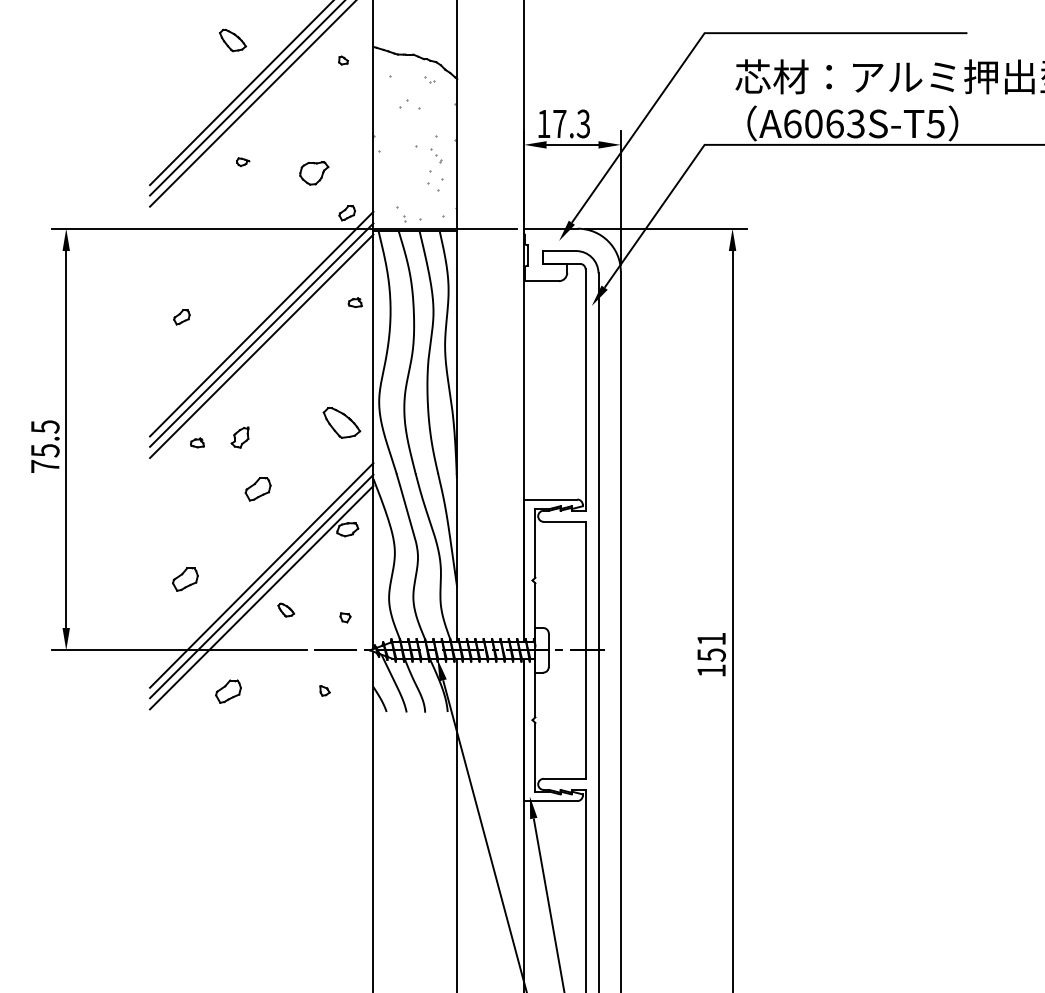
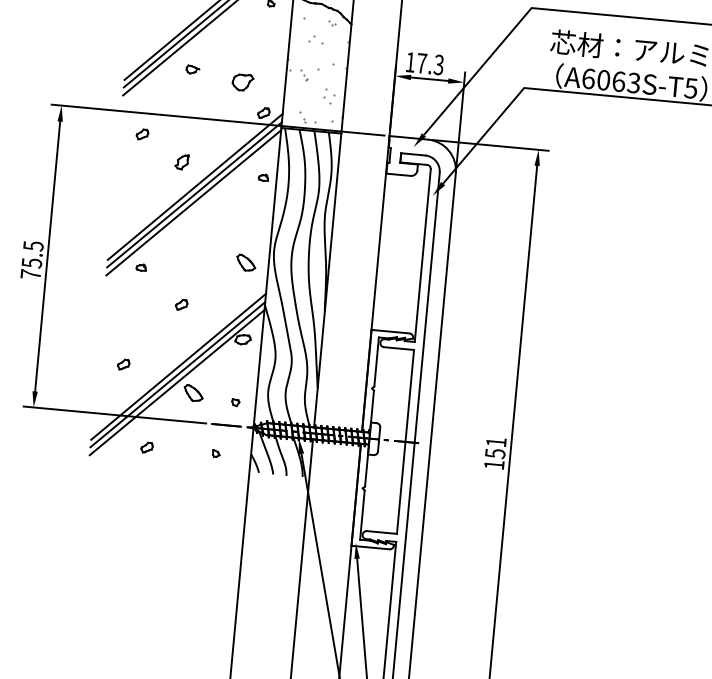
part: (436, 155) -> (304, 75), moved
part: (242, 161) -> (192, 69), size x1.43
part: (181, 317) -> (142, 134), moved
part: (342, 422) -> (246, 262), size x0.71
part: (239, 437) -> (181, 162), moved
part: (257, 489) -> (181, 305), size x0.62
part: (185, 579) -> (123, 364), size x0.62
part: (286, 609) -> (194, 392), size x1.67
part: (228, 691) -> (147, 447), size x0.62

